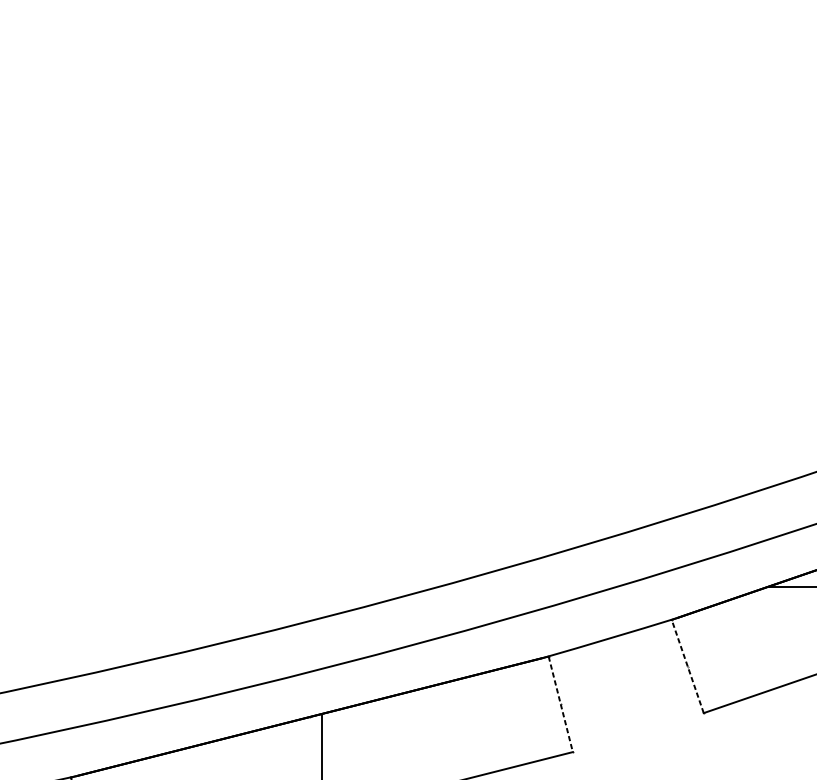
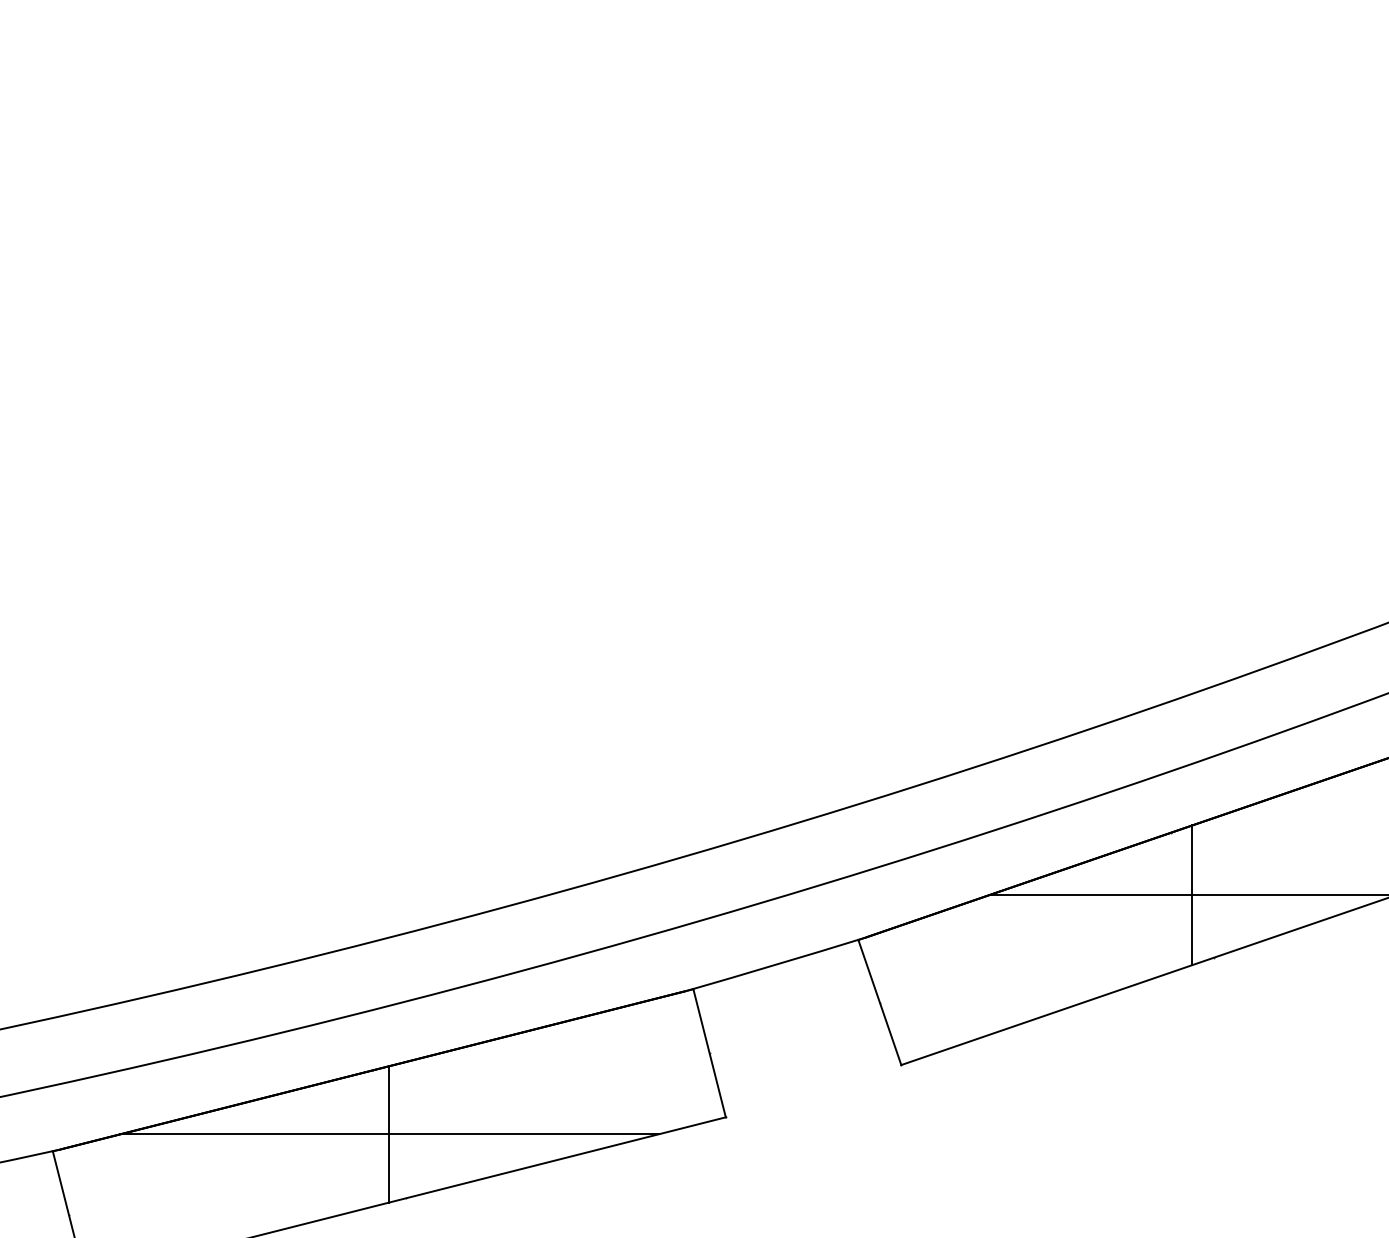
line: (687, 666) -> (879, 1002), dashed -> solid
line: (560, 704) -> (709, 1053), dashed -> solid
line: (322, 764) -> (389, 1134), added

